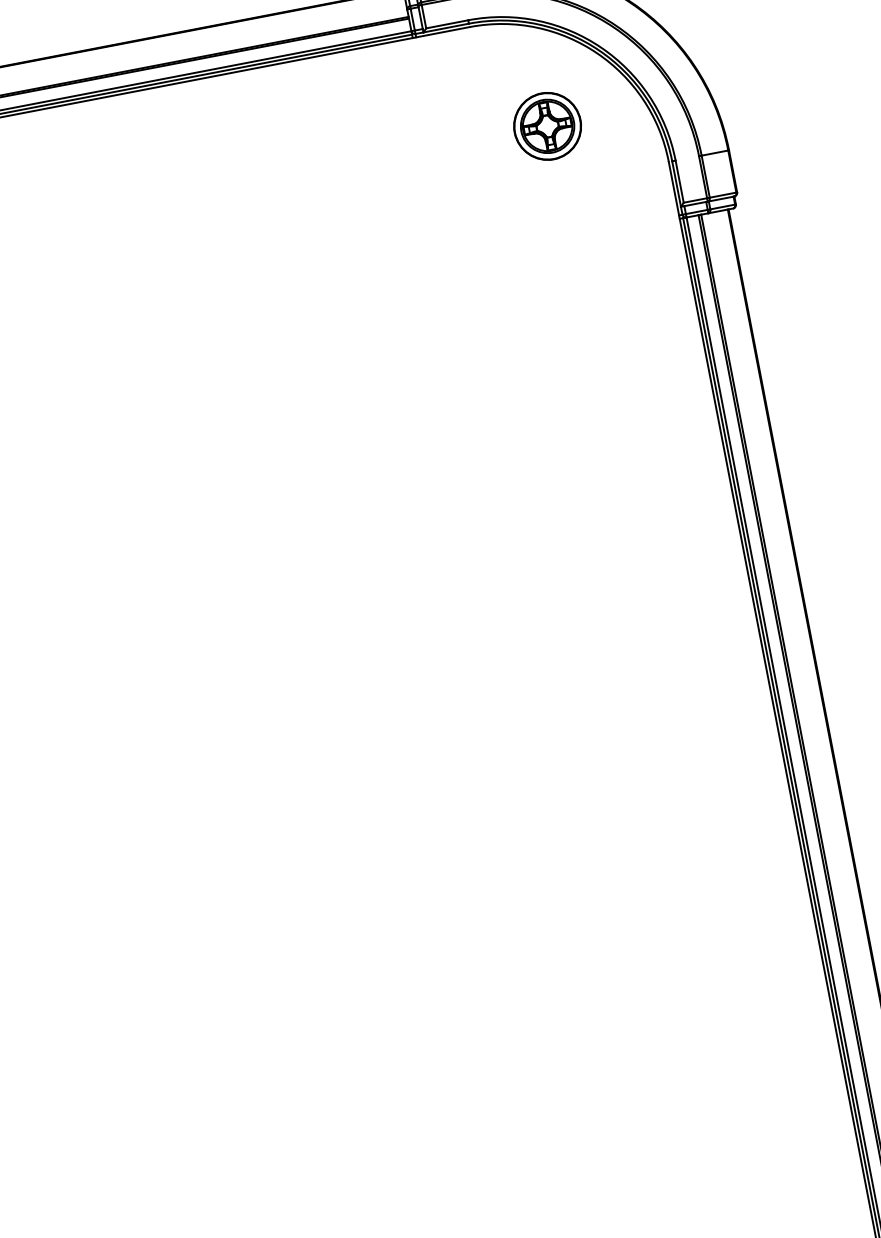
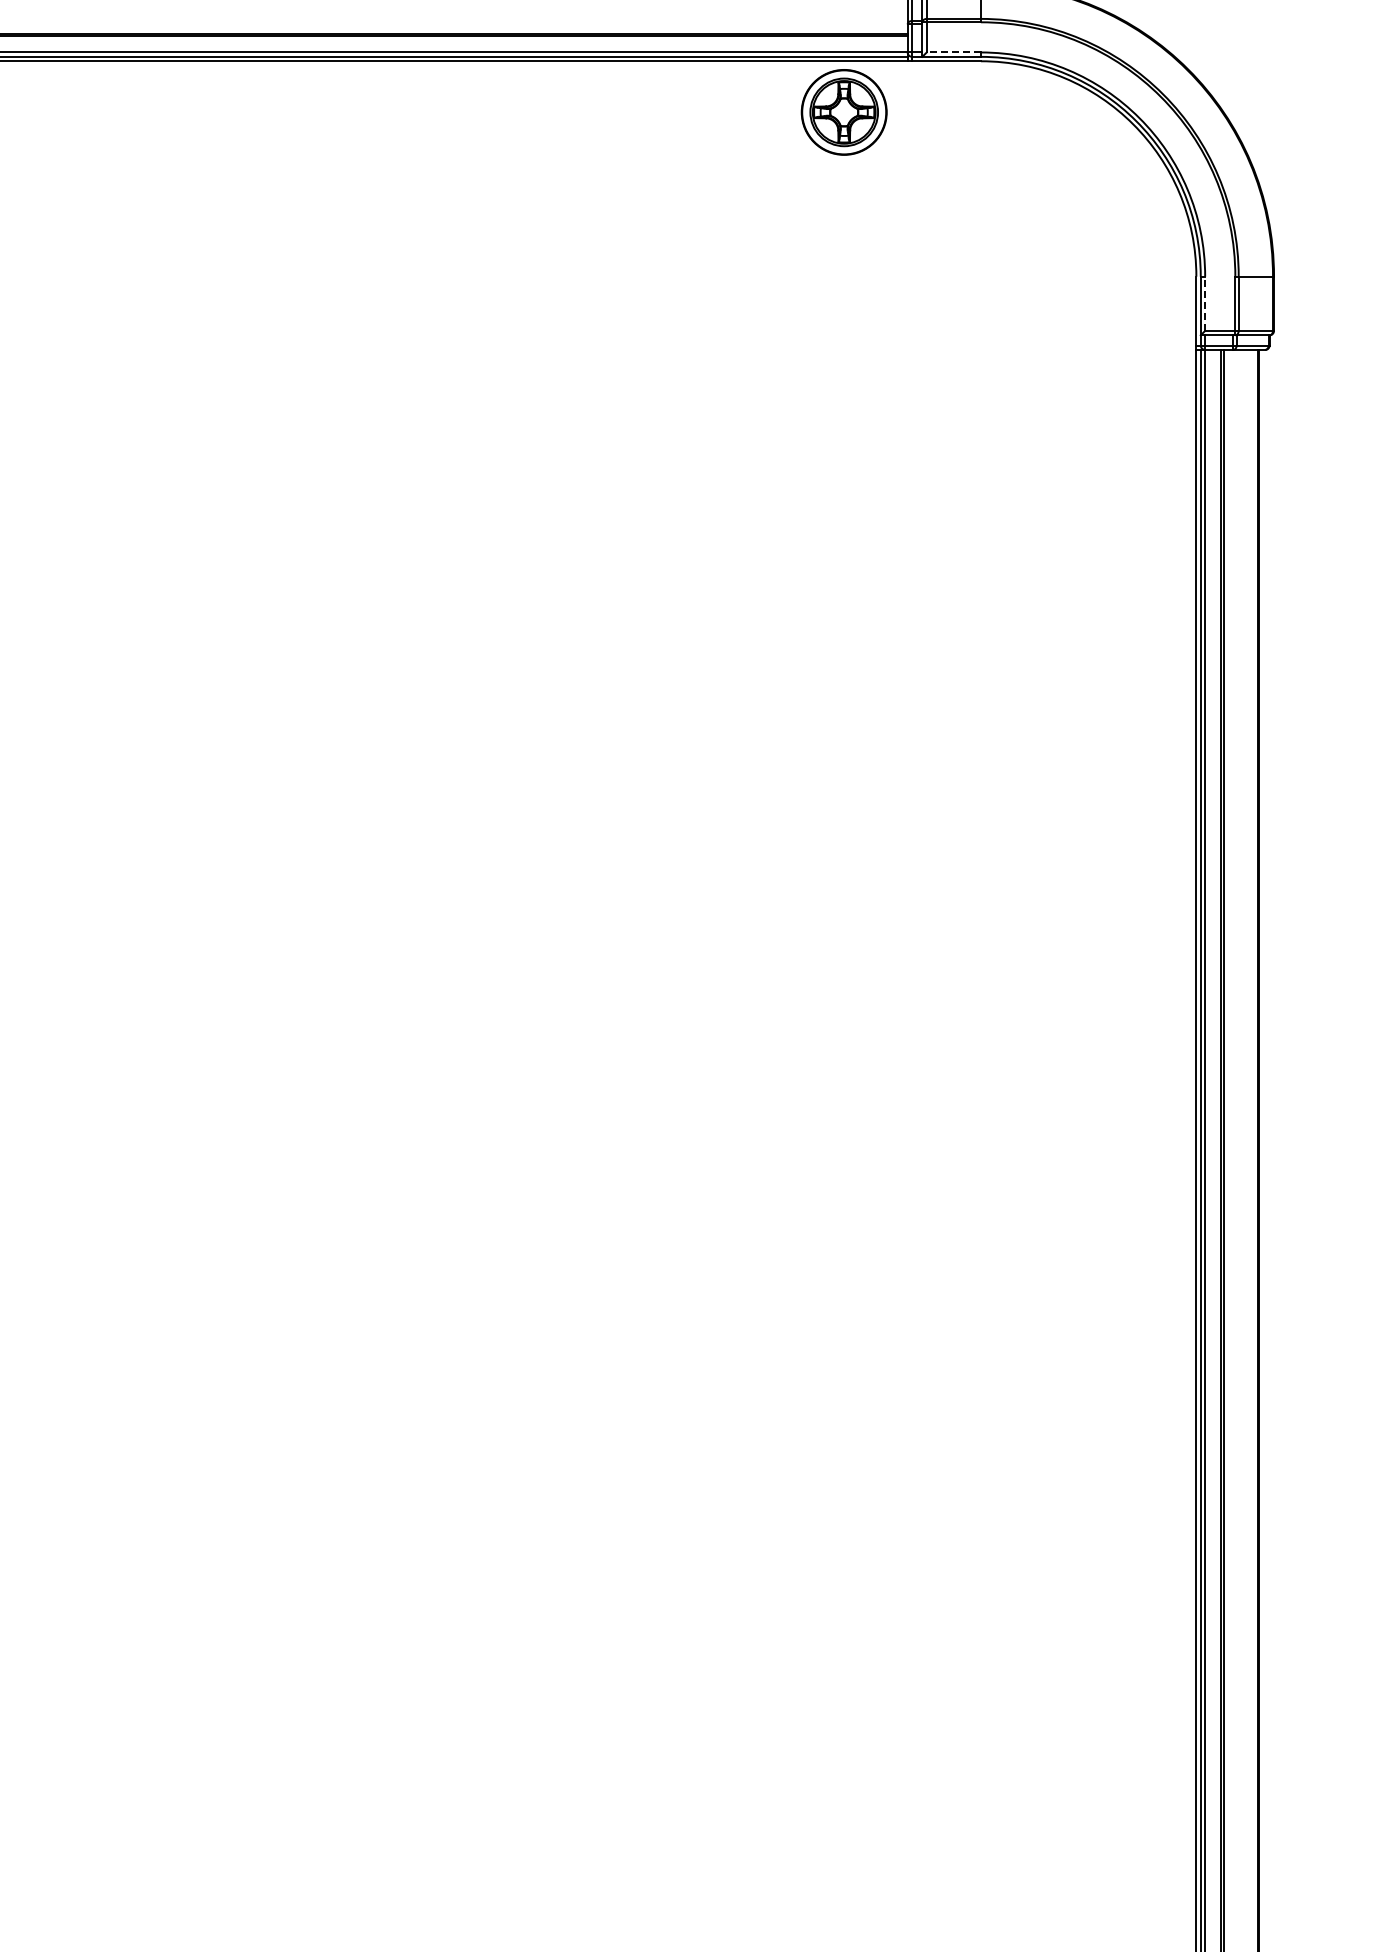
line: (446, 24) -> (953, 52), solid -> dashed
part: (547, 126) -> (843, 112), moved
line: (679, 181) -> (1205, 303), solid -> dashed

